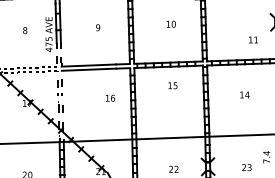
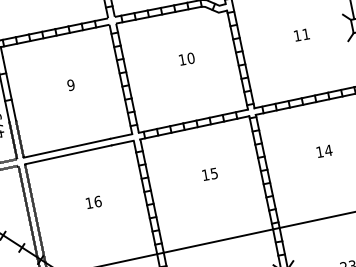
text: (253, 39) -> (301, 34), moved
text: (172, 85) -> (209, 174), moved
text: (110, 97) -> (93, 201), moved

